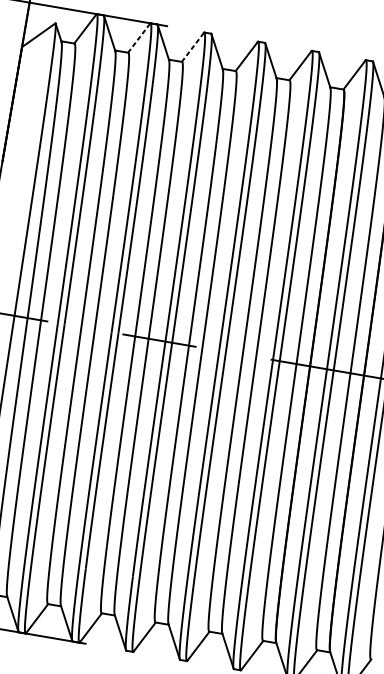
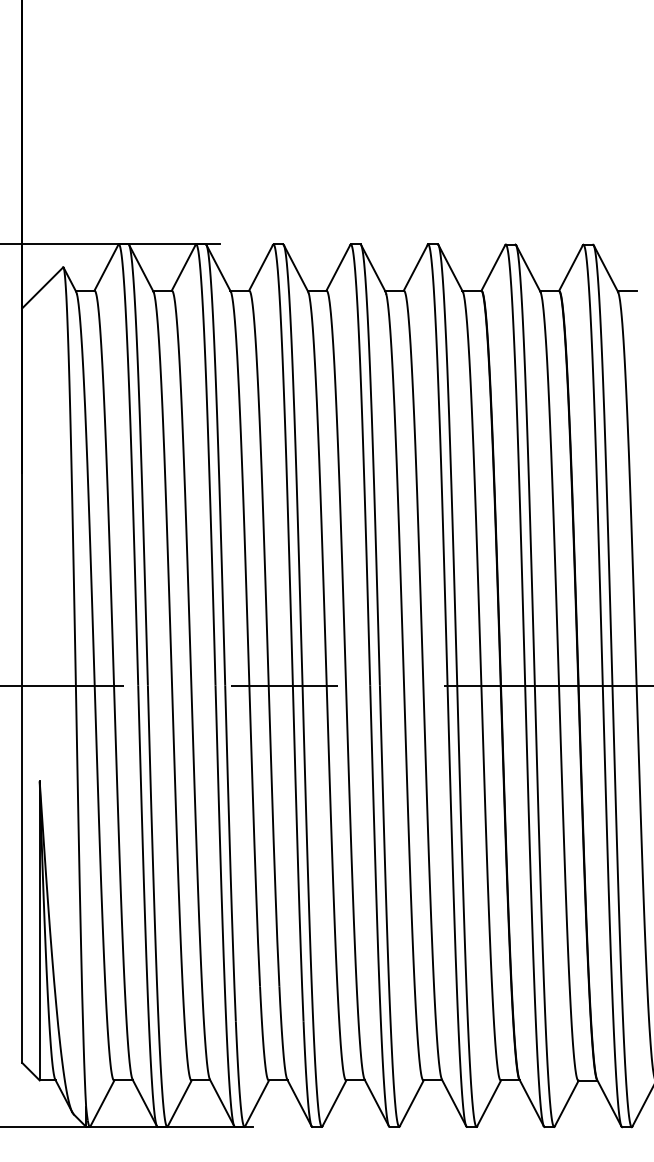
line: (139, 37) -> (183, 267), dashed -> solid
line: (192, 47) -> (260, 267), dashed -> solid

